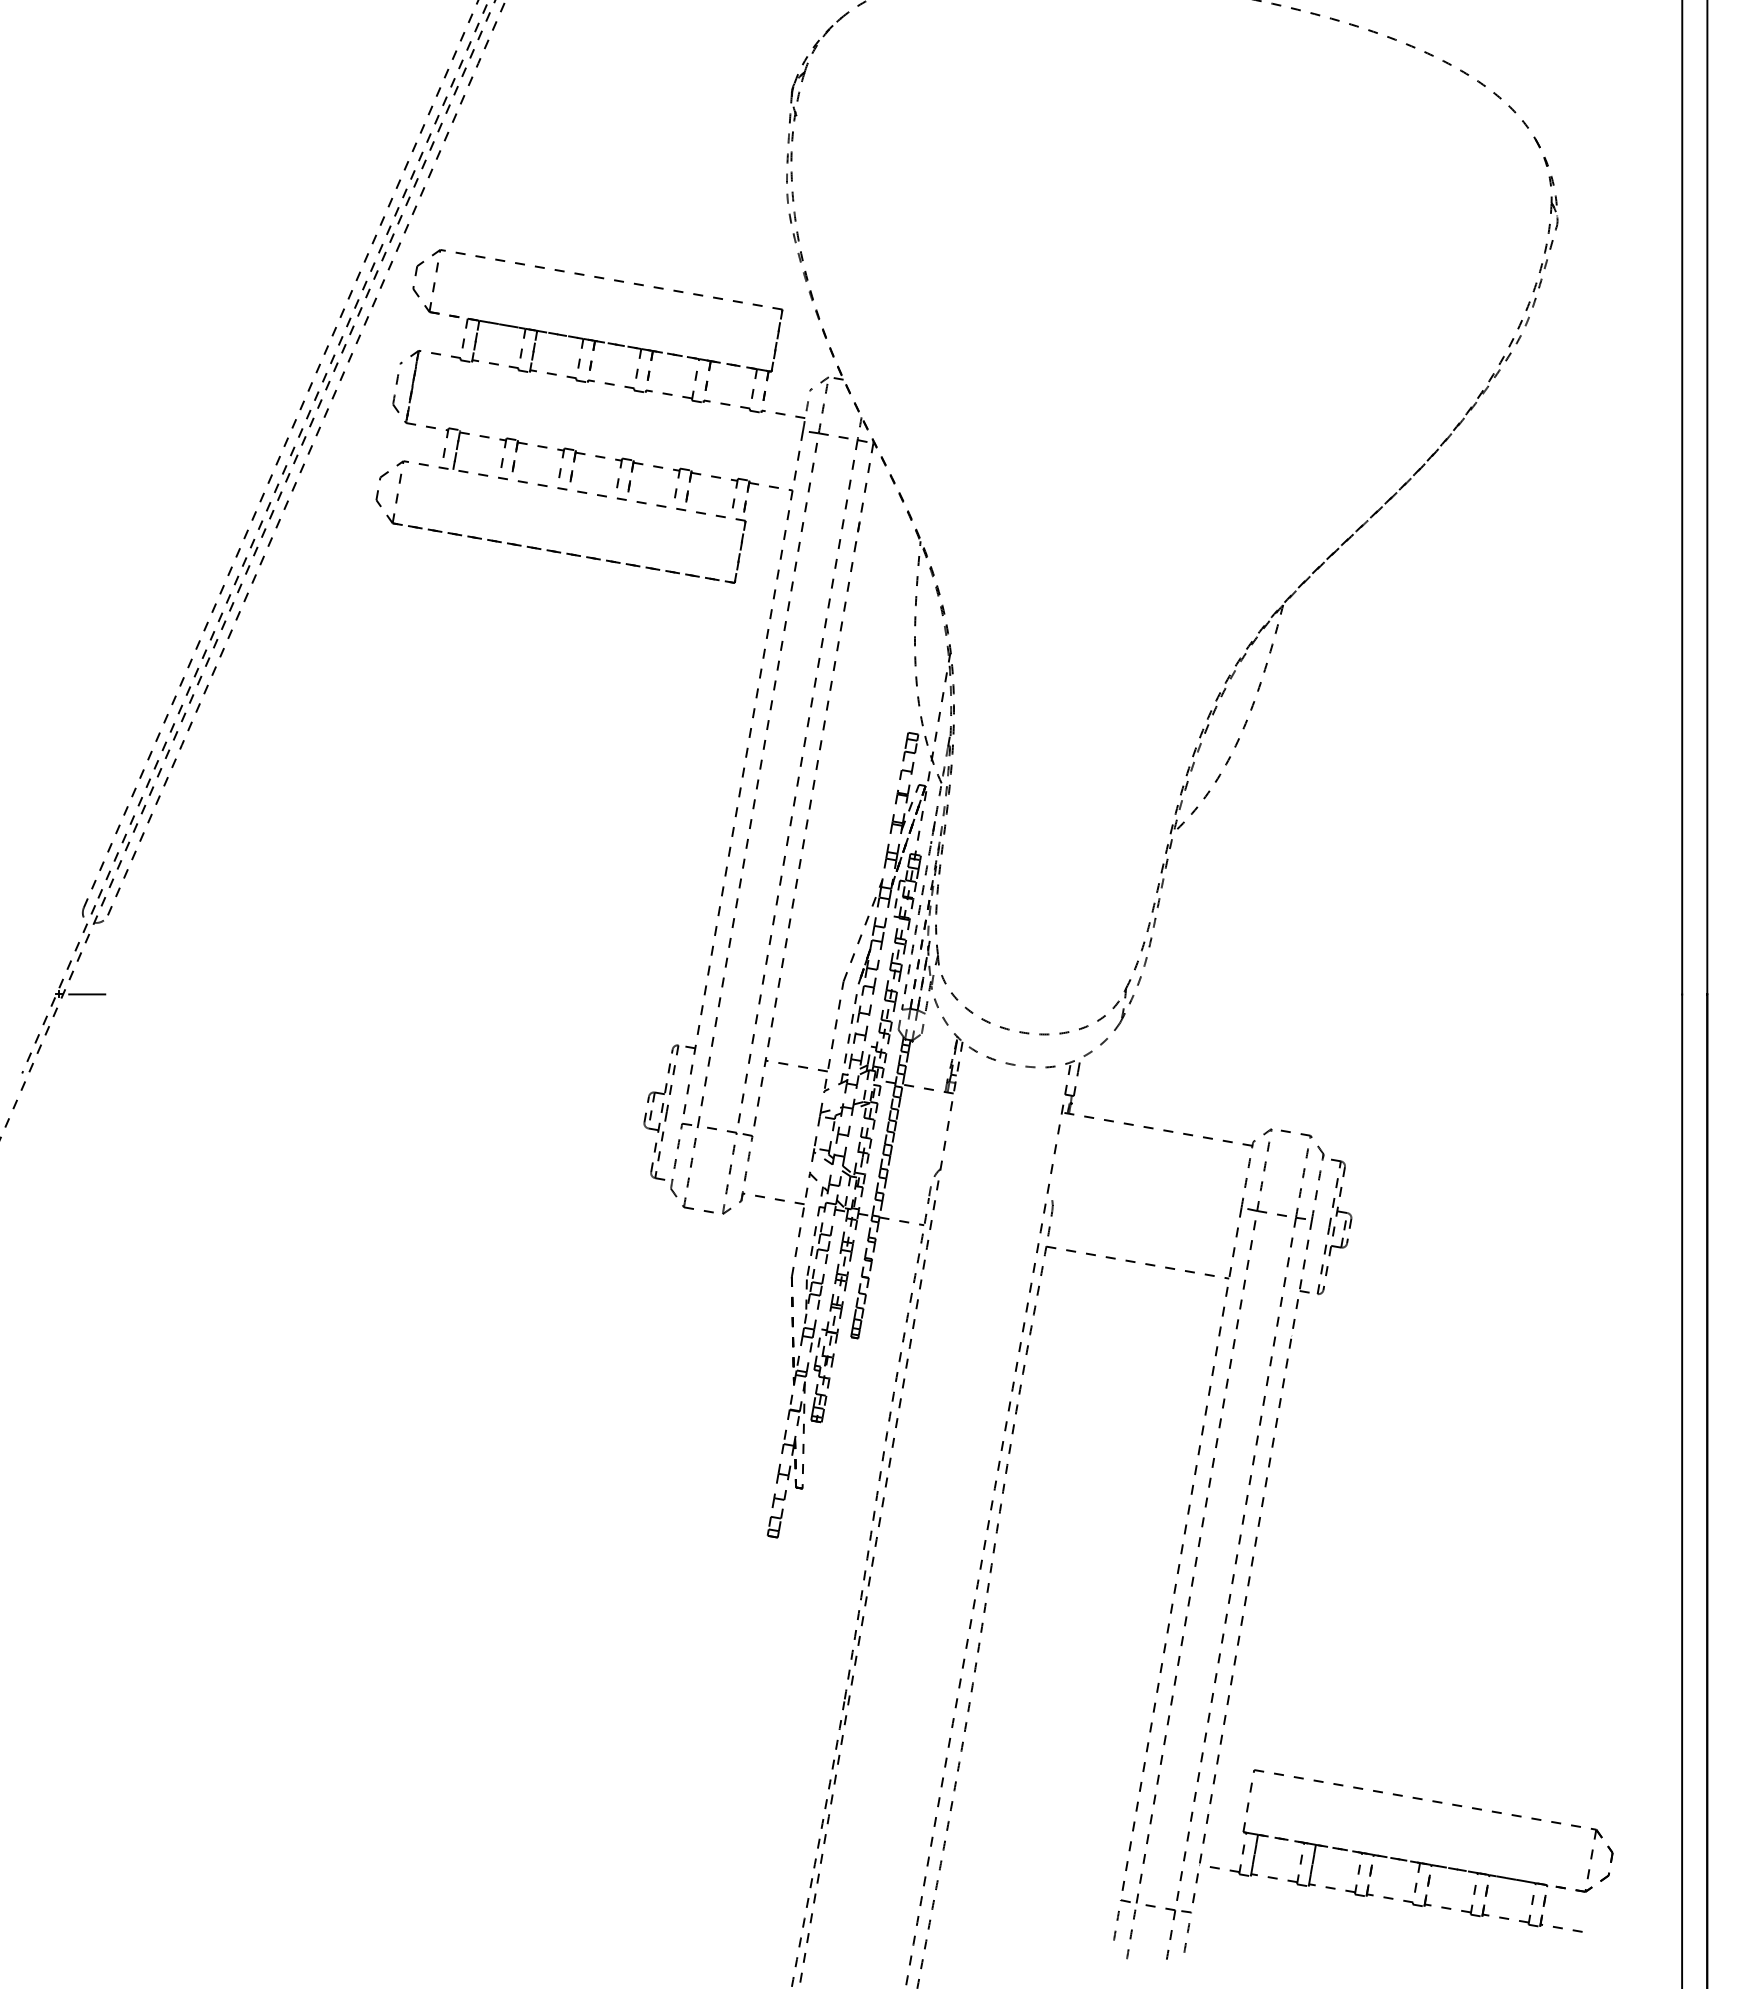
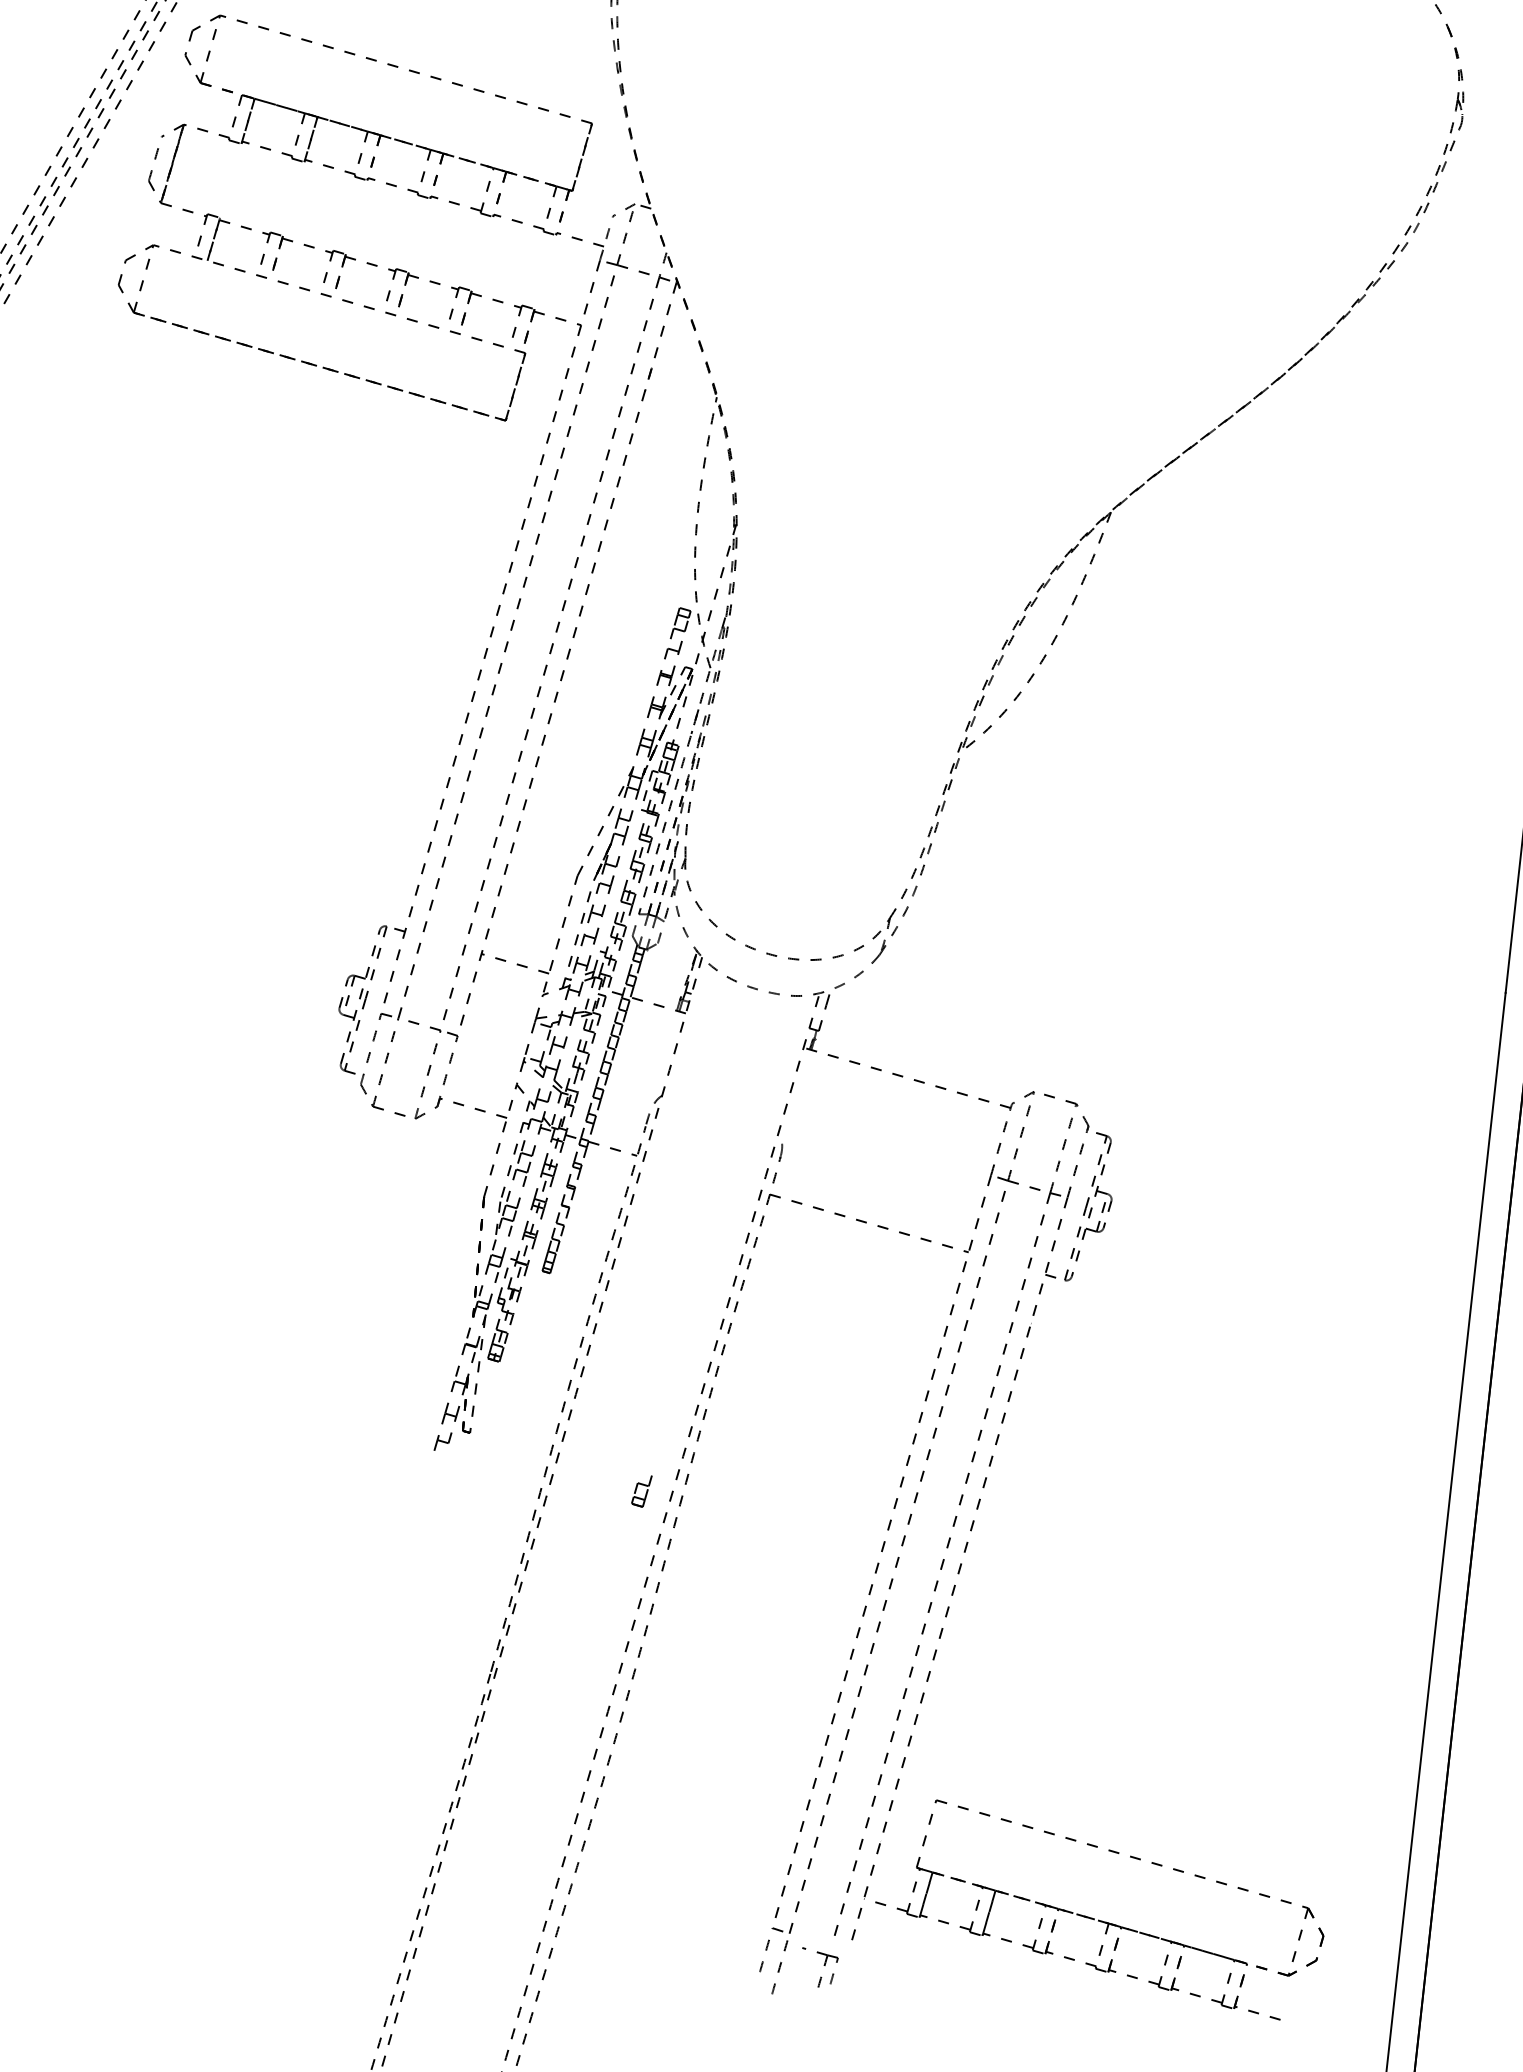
part: (774, 1523) -> (640, 1490), moved
part: (1168, 1931) -> (821, 1968), size x0.6

